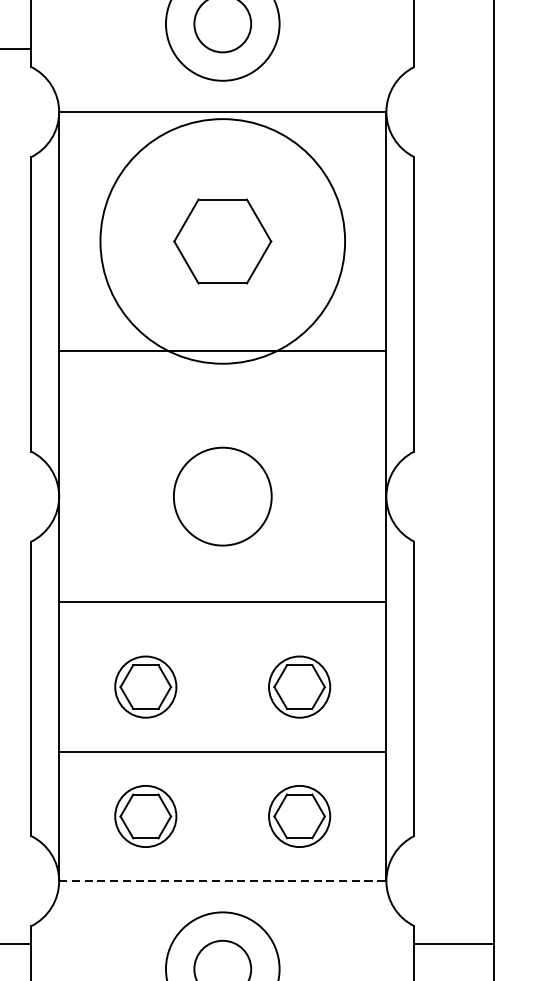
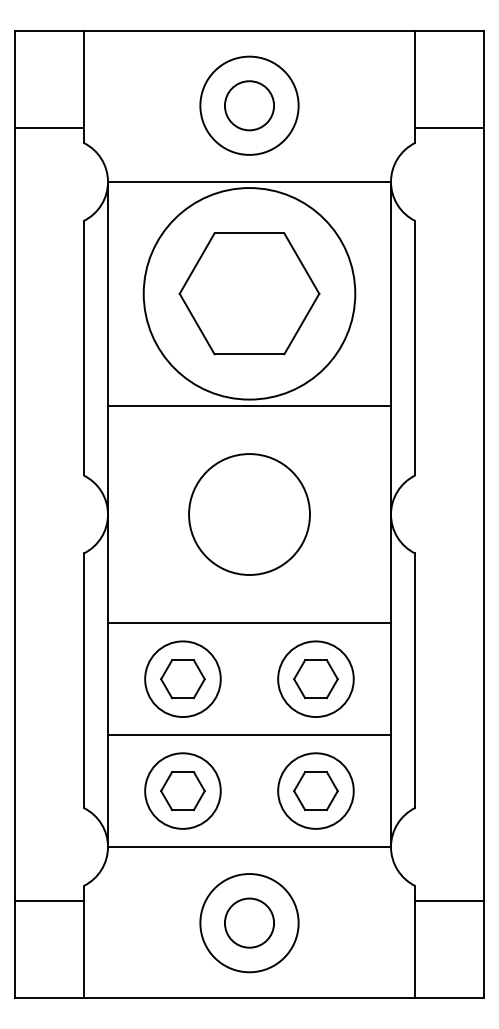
line: (454, 49) -> (449, 127), added
part: (222, 241) -> (249, 293), size x1.67
line: (222, 350) -> (249, 405), moved
circle: (222, 496) -> (249, 514), size x1.43
line: (222, 601) -> (249, 623), moved
circle: (145, 687) -> (182, 679), size x1.43
circle: (299, 687) -> (315, 679), size x1.43
circle: (145, 815) -> (182, 790), size x1.43
circle: (299, 815) -> (315, 790), size x1.43
line: (223, 880) -> (250, 846), dashed -> solid

